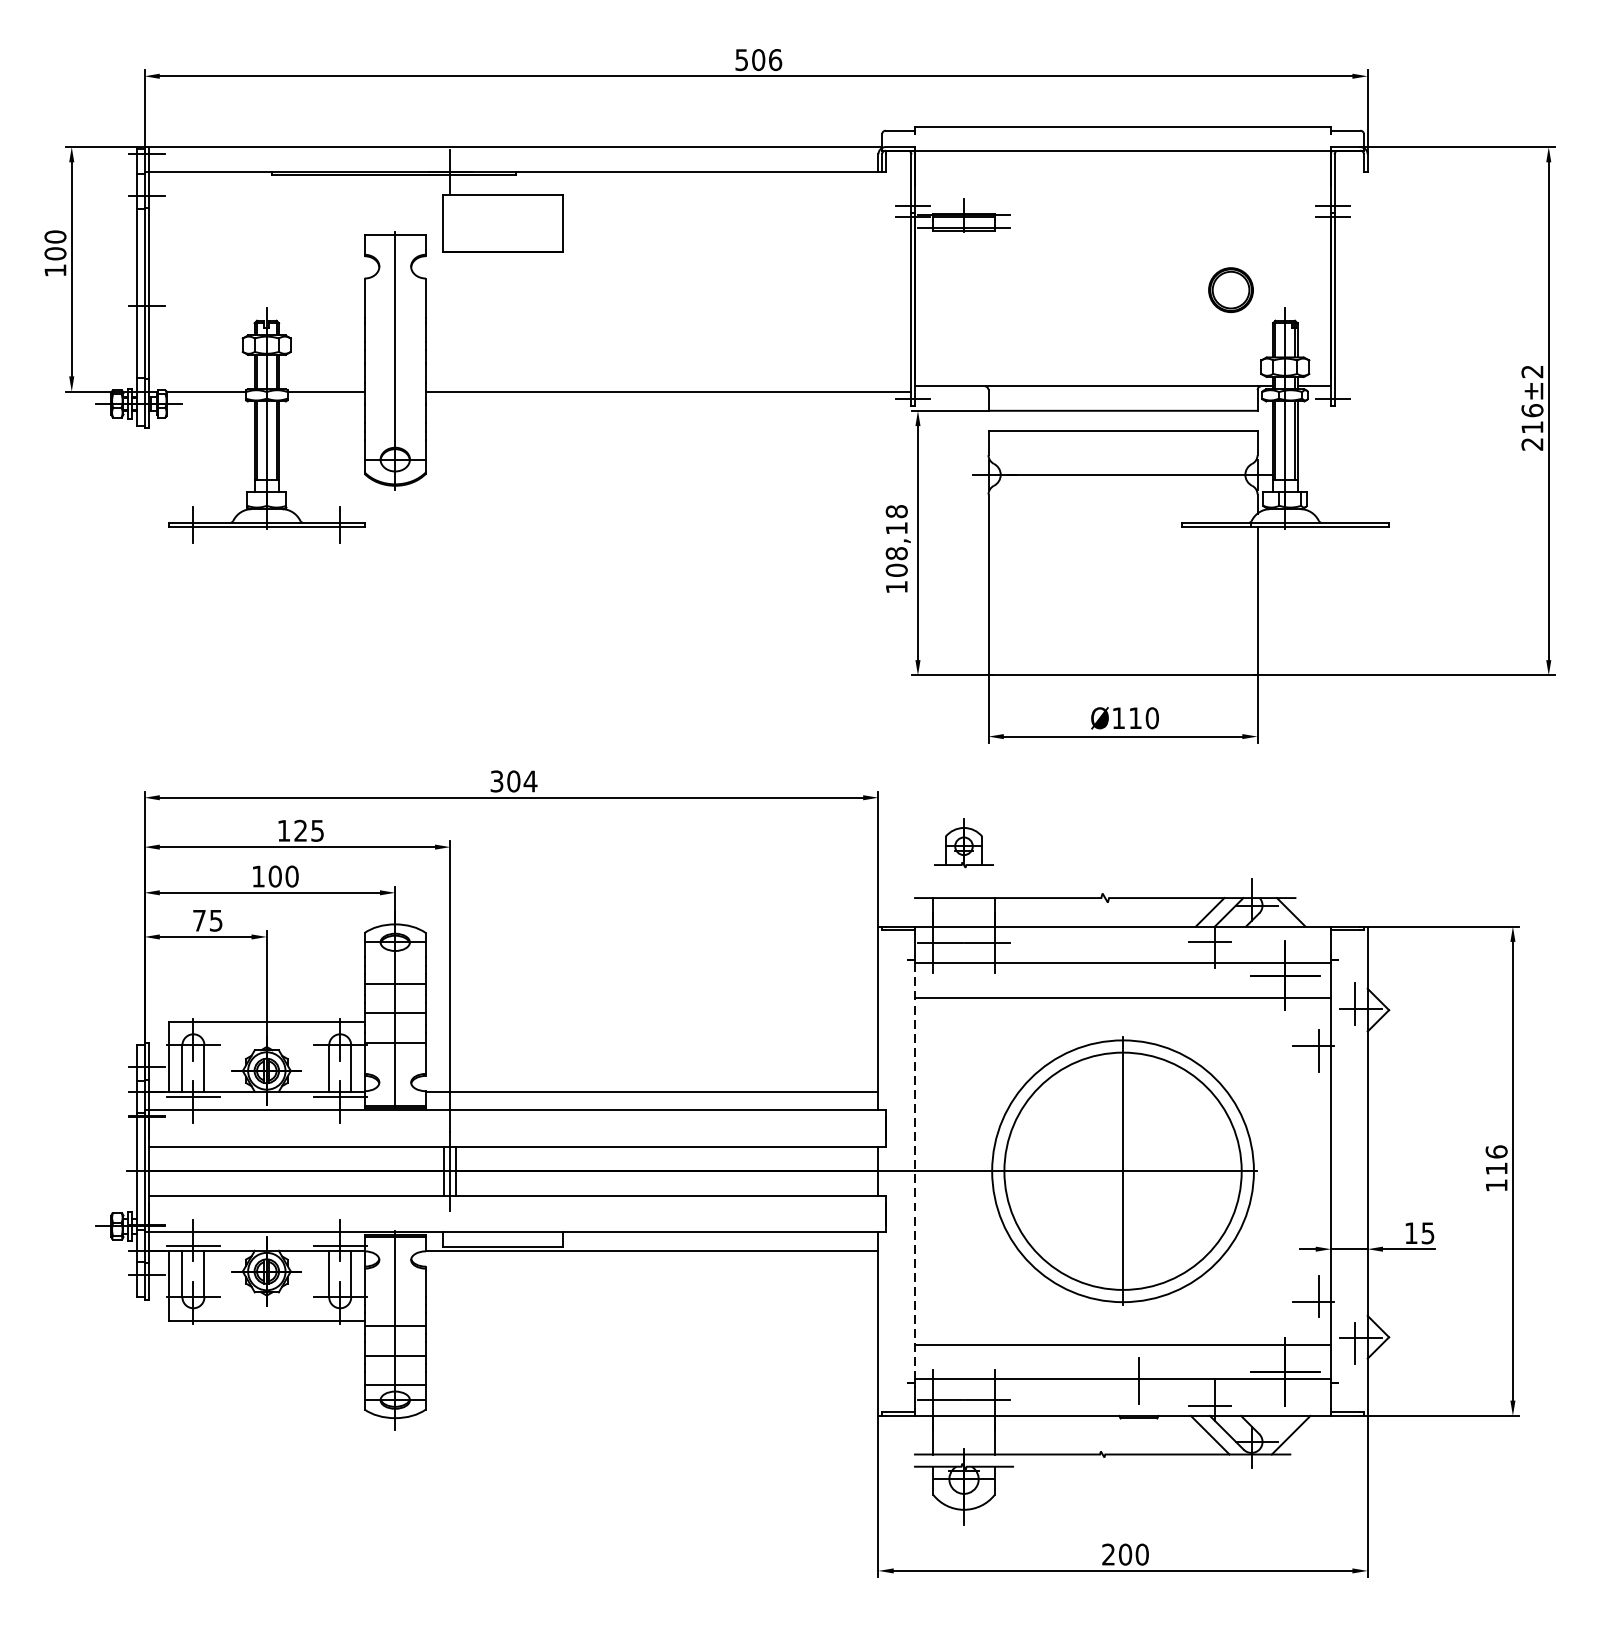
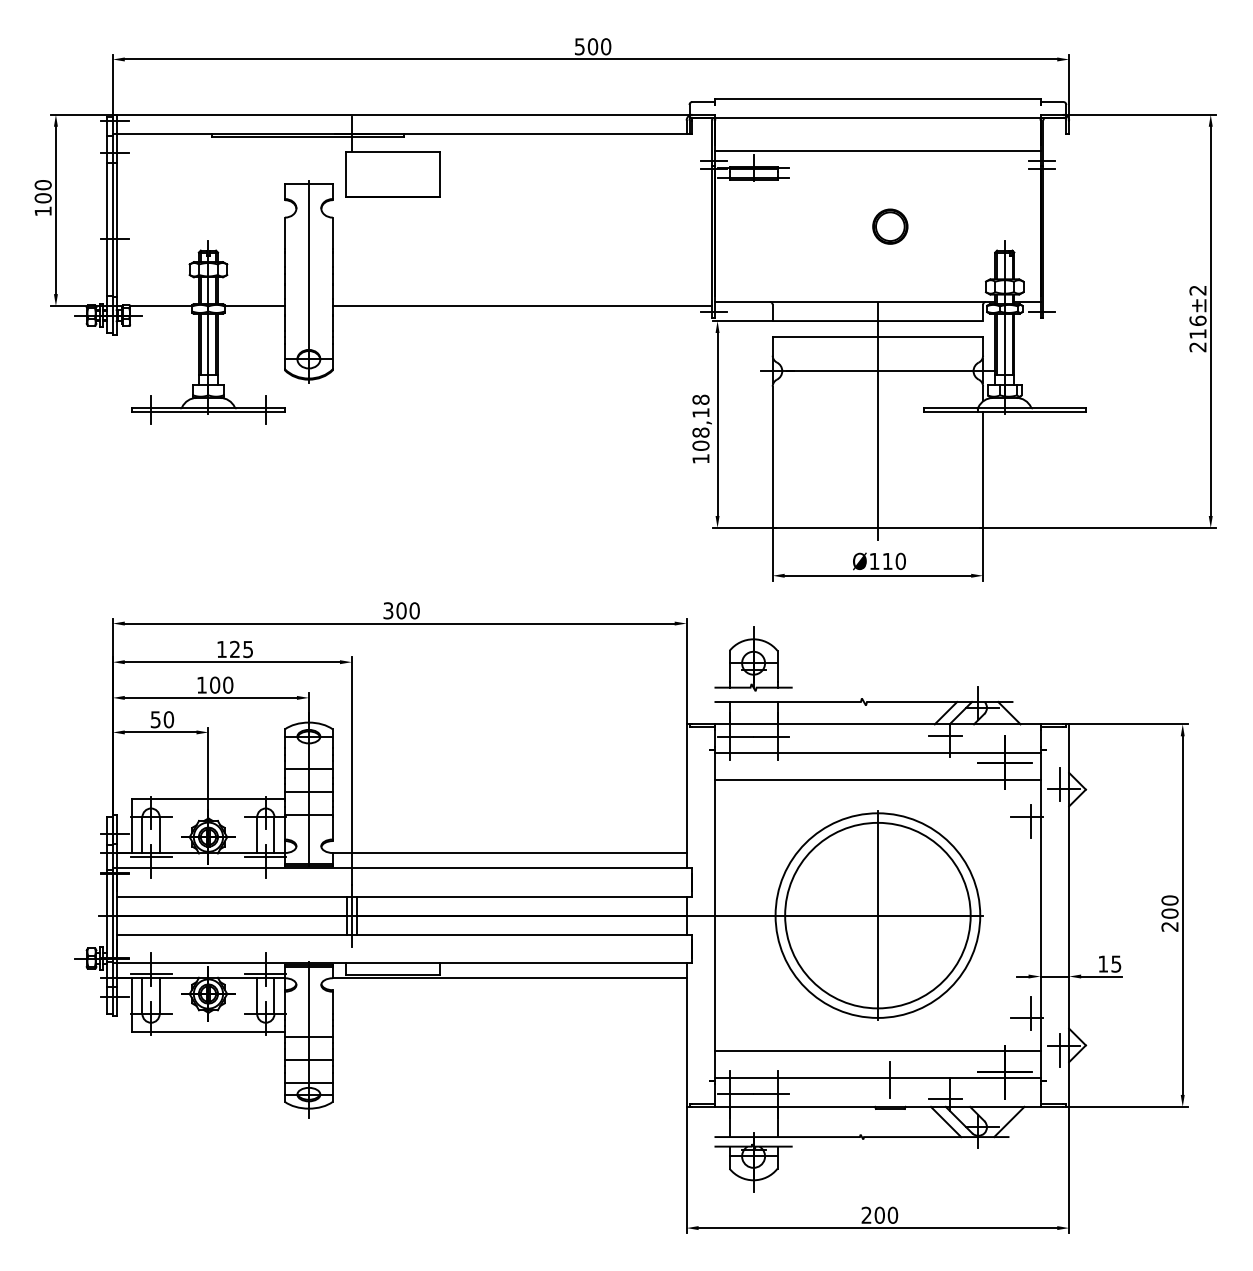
text: (775, 59) -> (606, 46), 506 -> 500
line: (1122, 192) -> (877, 150), added
part: (1231, 289) -> (890, 226), moved
line: (1122, 538) -> (877, 420), added
text: (530, 781) -> (414, 610), 304 -> 300
part: (963, 842) -> (753, 658), size x1.67
text: (208, 920) -> (162, 719), 75 -> 50
text: (1495, 1168) -> (1169, 913), 116 -> 200
line: (915, 1171) -> (715, 915), dashed -> solid

